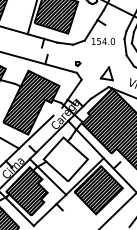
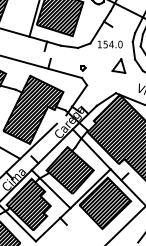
part: (106, 73) -> (118, 65), moved
hatch: (66, 158) -> (70, 169), added

